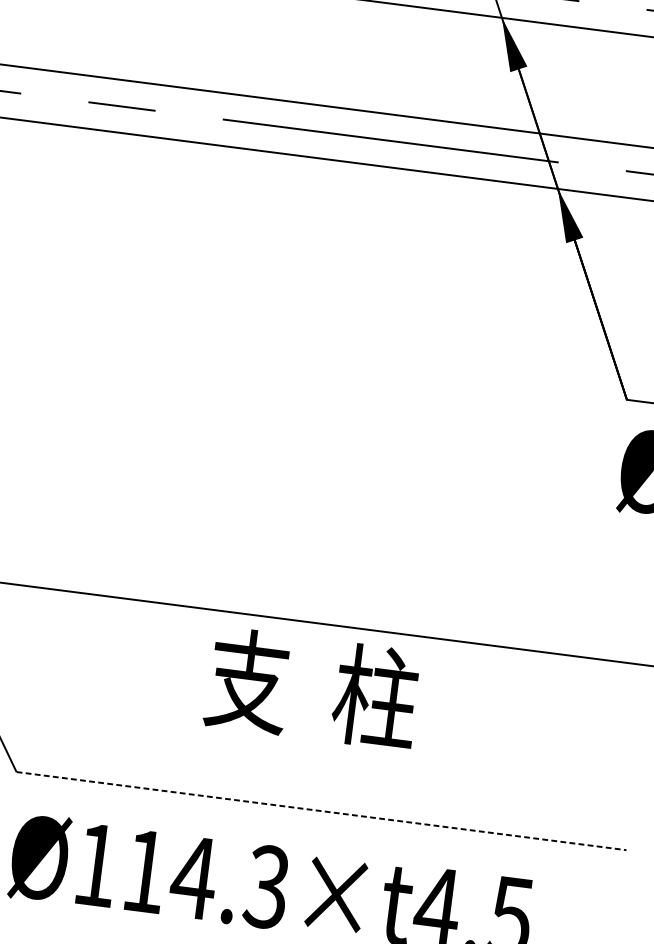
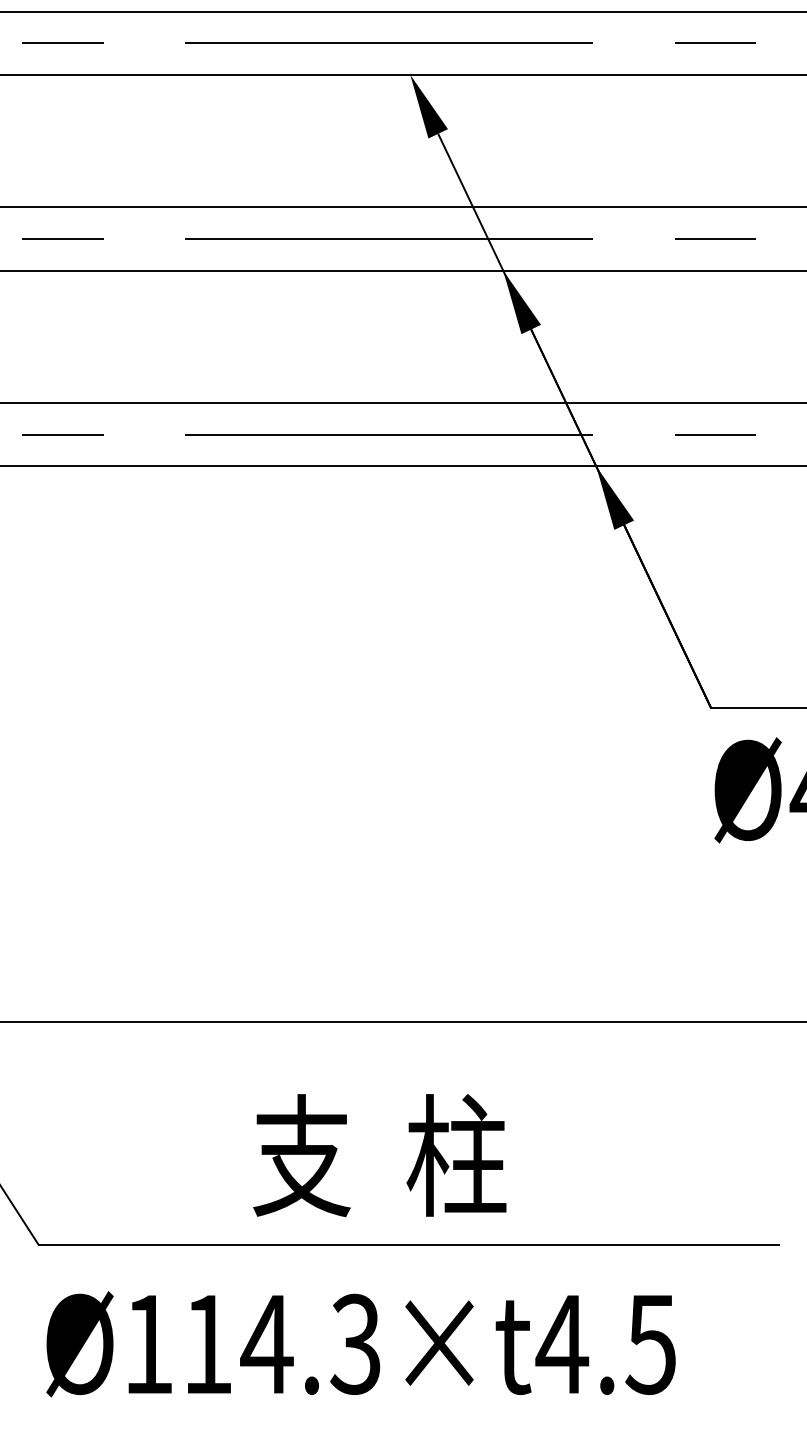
text: (312, 688) -> (379, 1155), moved
line: (321, 811) -> (409, 1245), dashed -> solid

